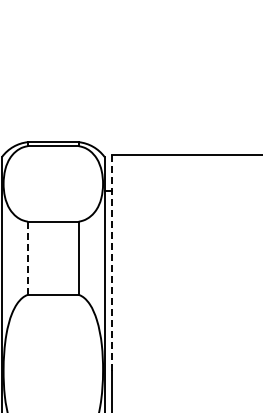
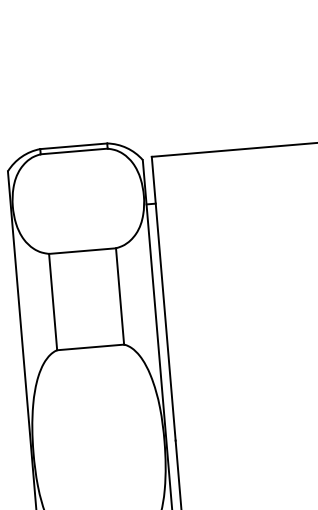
line: (27, 258) -> (52, 302), dashed -> solid
line: (111, 262) -> (163, 298), dashed -> solid

